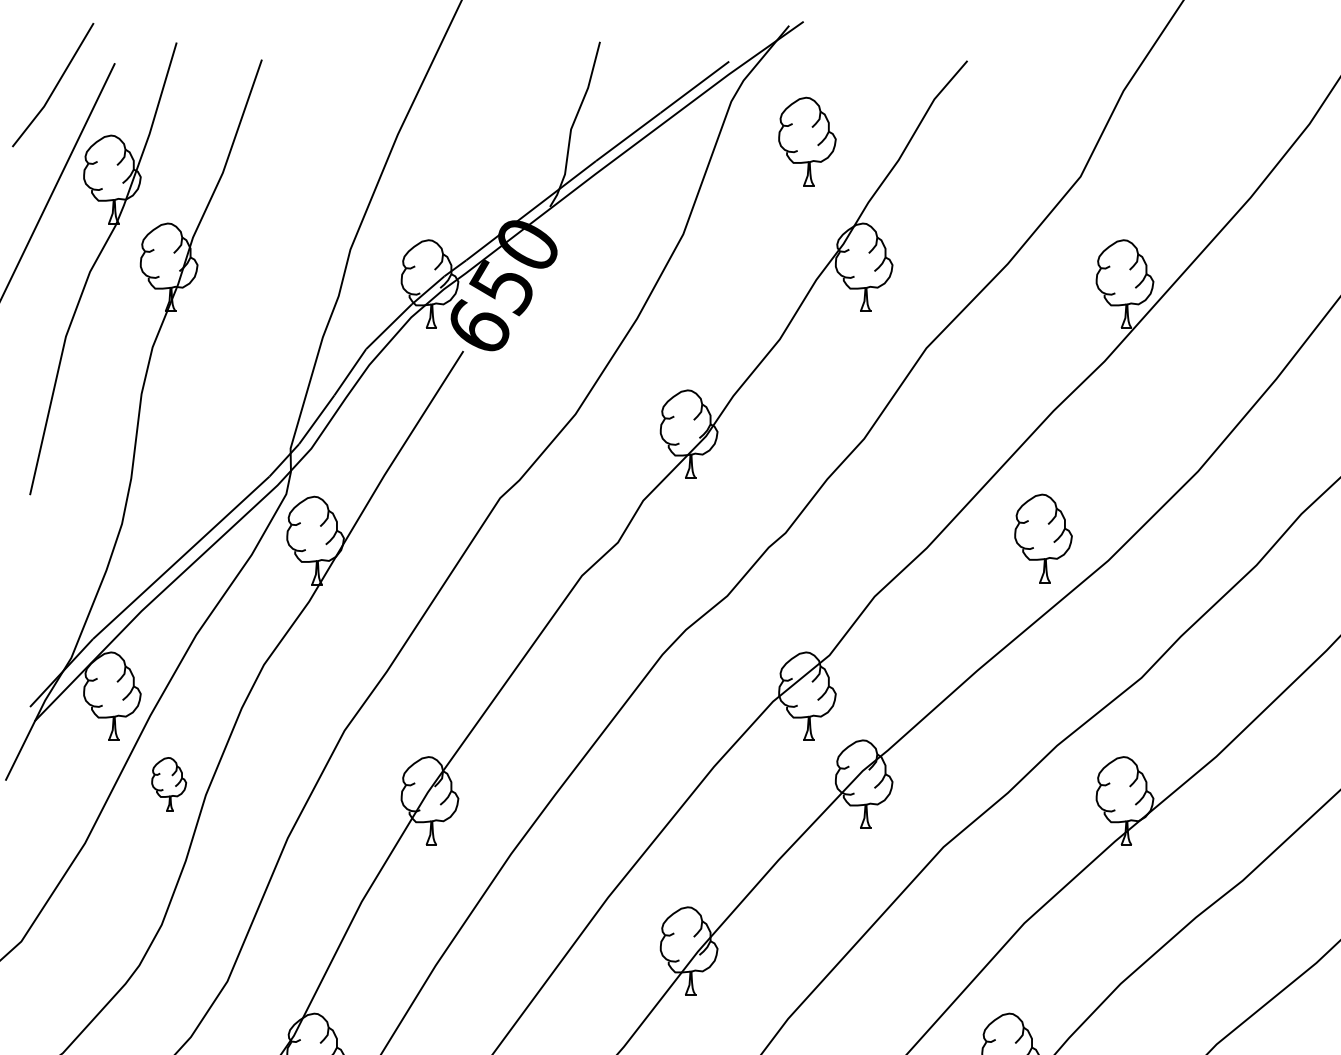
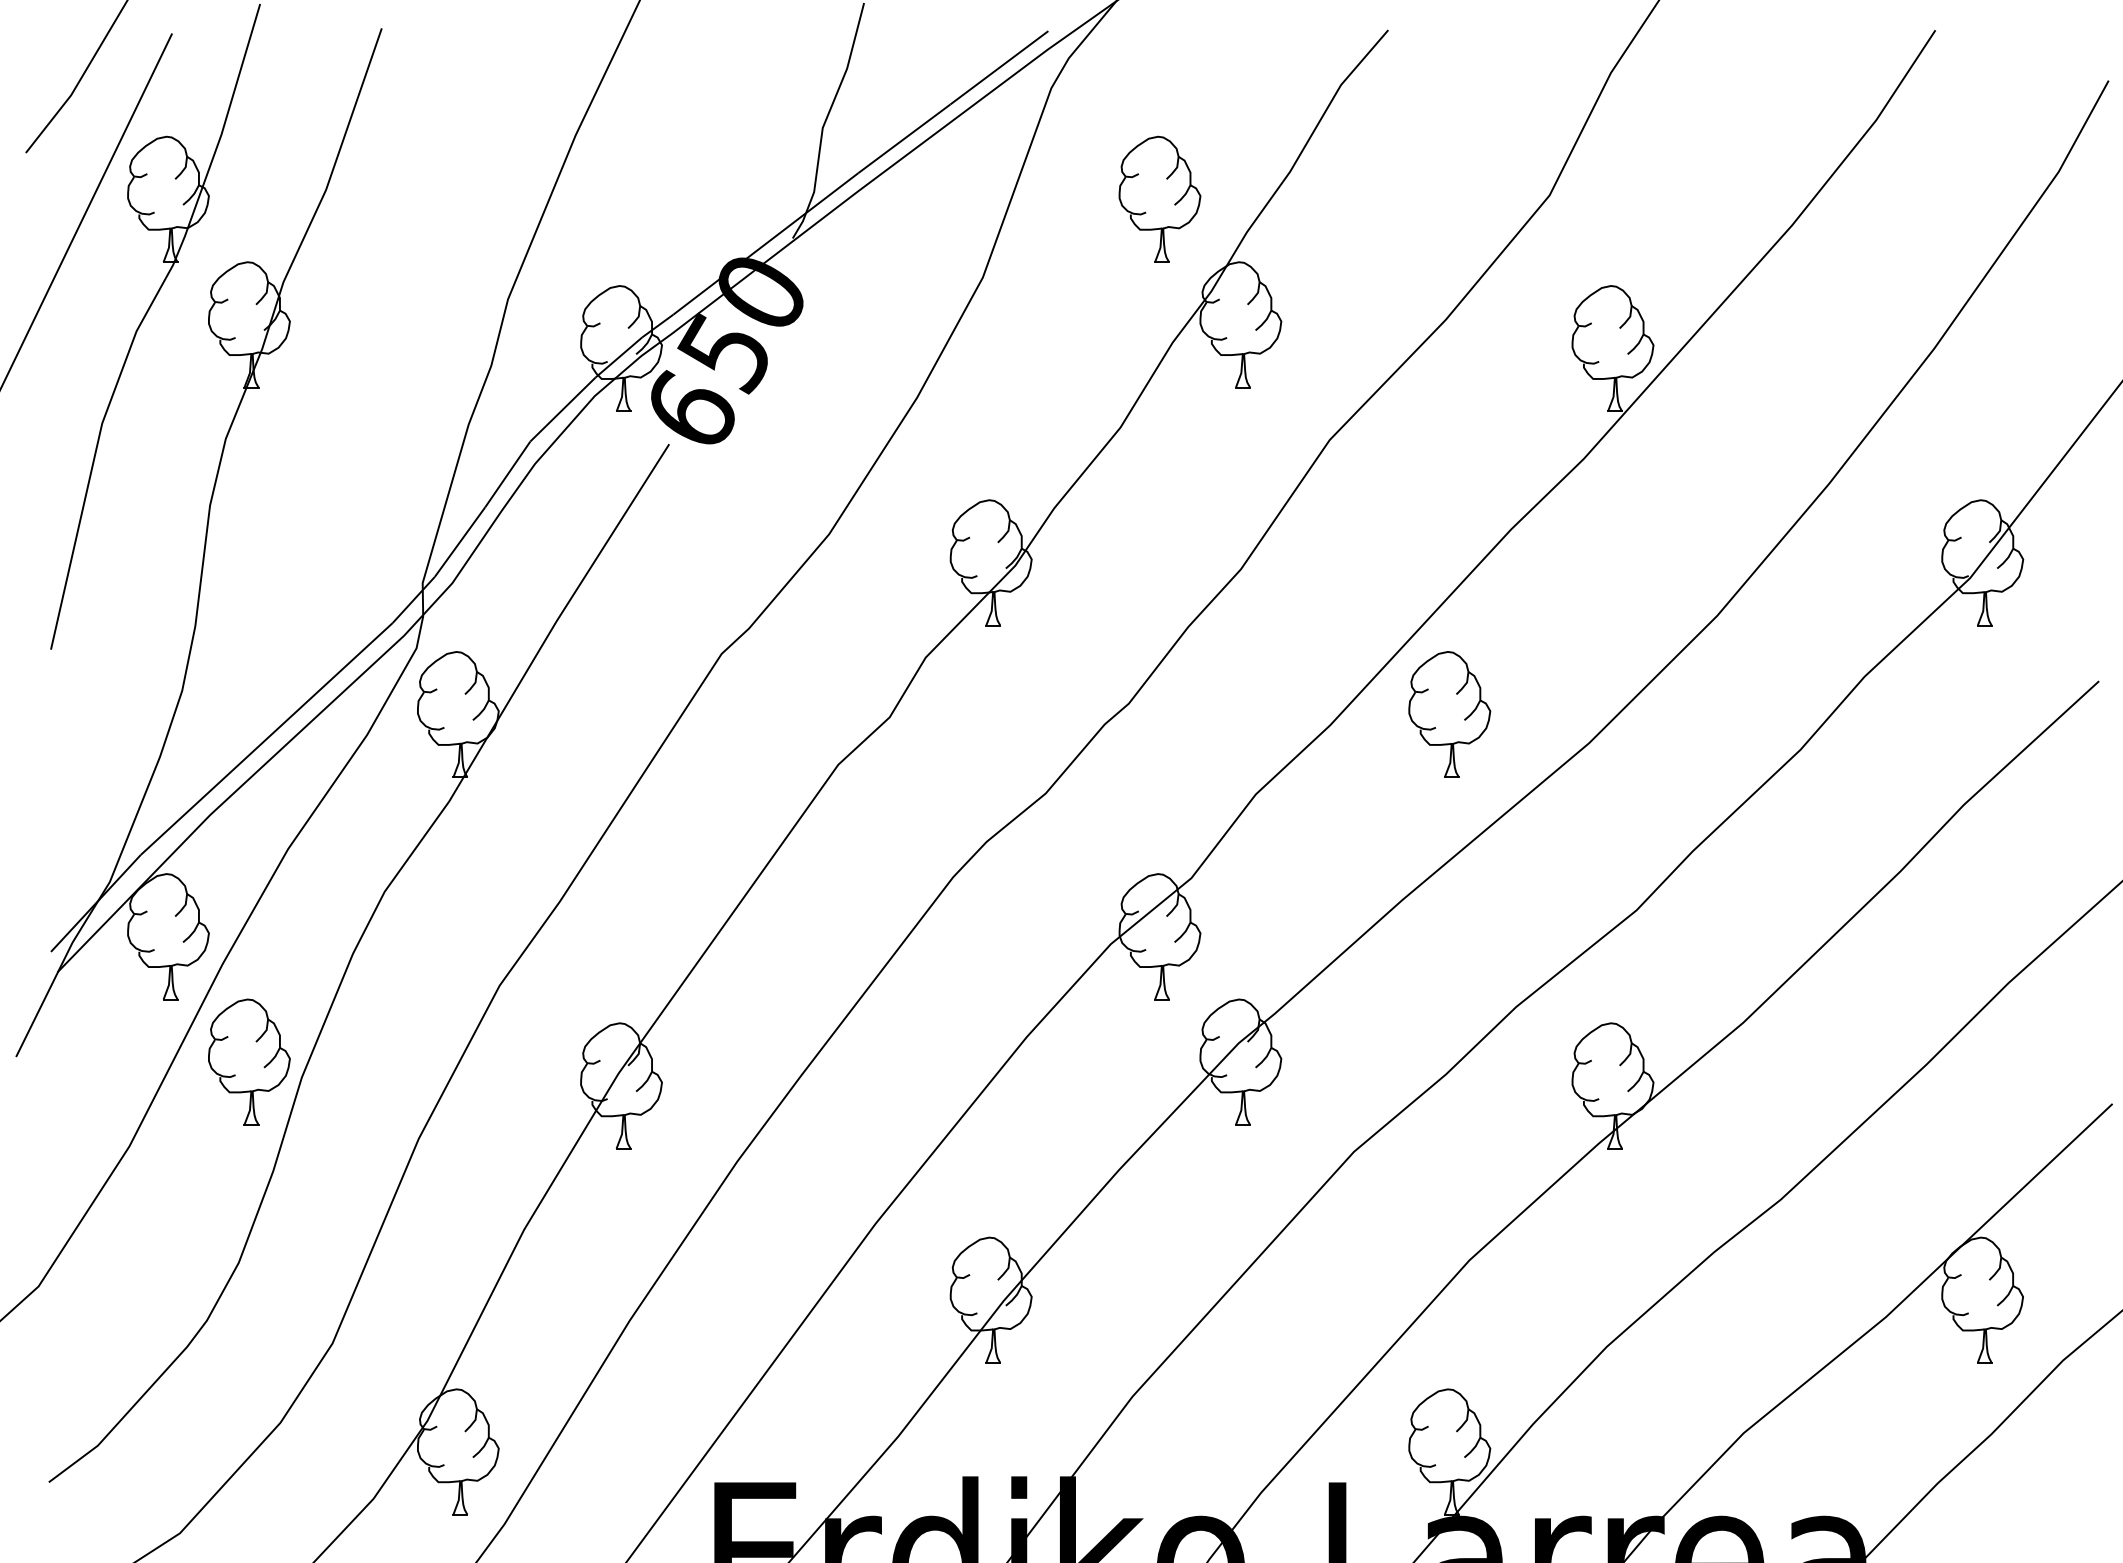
part: (807, 141) -> (1159, 198), moved
part: (1043, 538) -> (1449, 714), moved
part: (169, 783) -> (249, 1061), size x1.67

